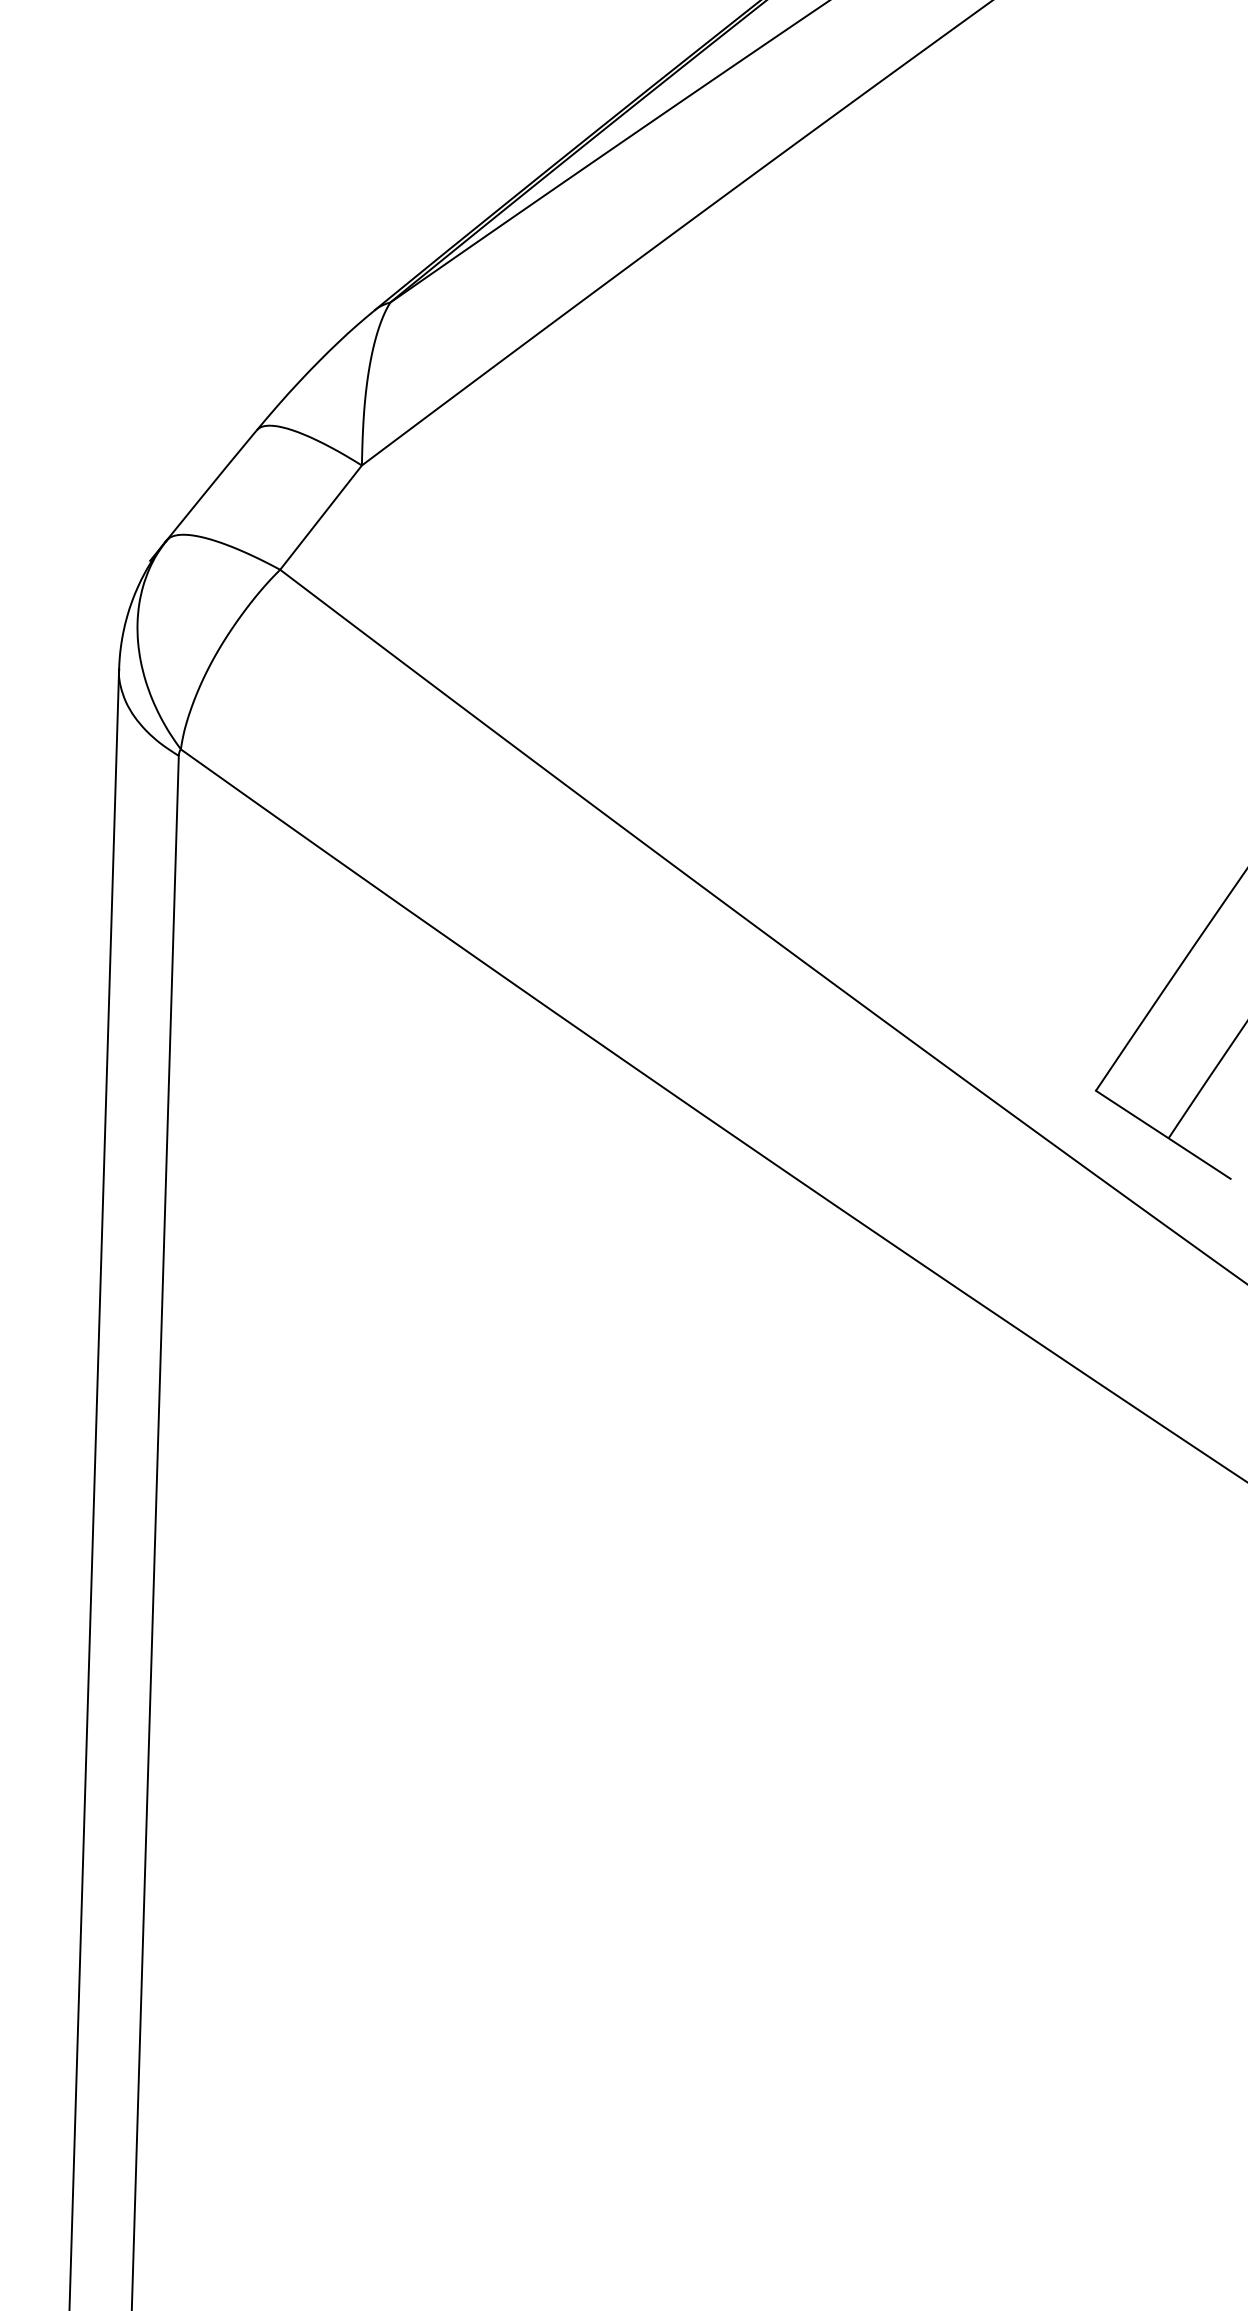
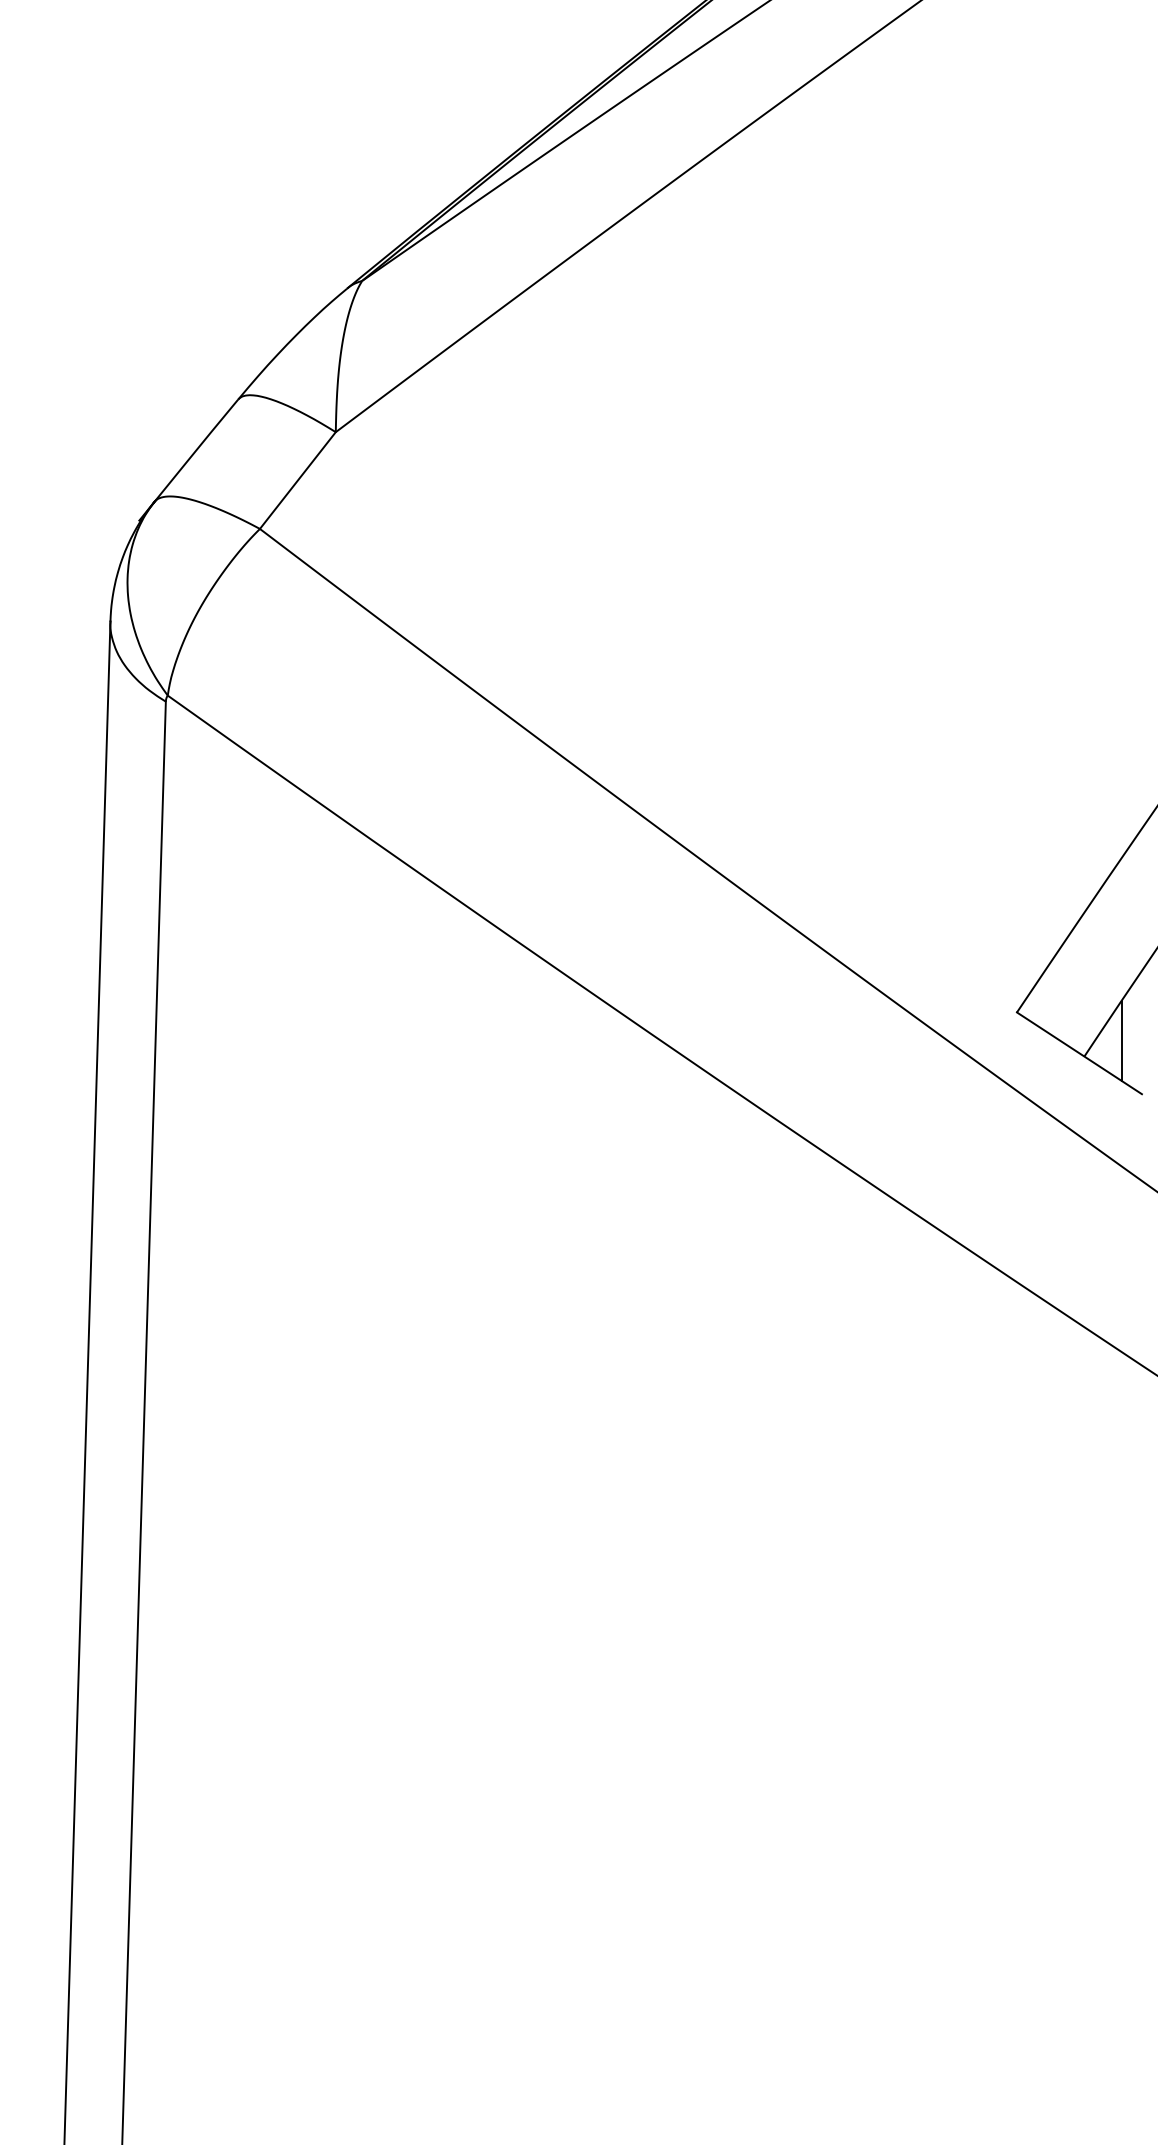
line: (1208, 1121) -> (1121, 1040), added

